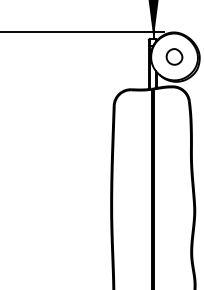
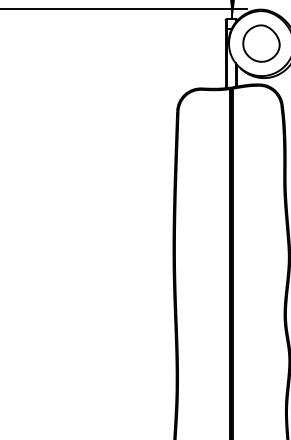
part: (174, 56) -> (261, 43), size x1.67

